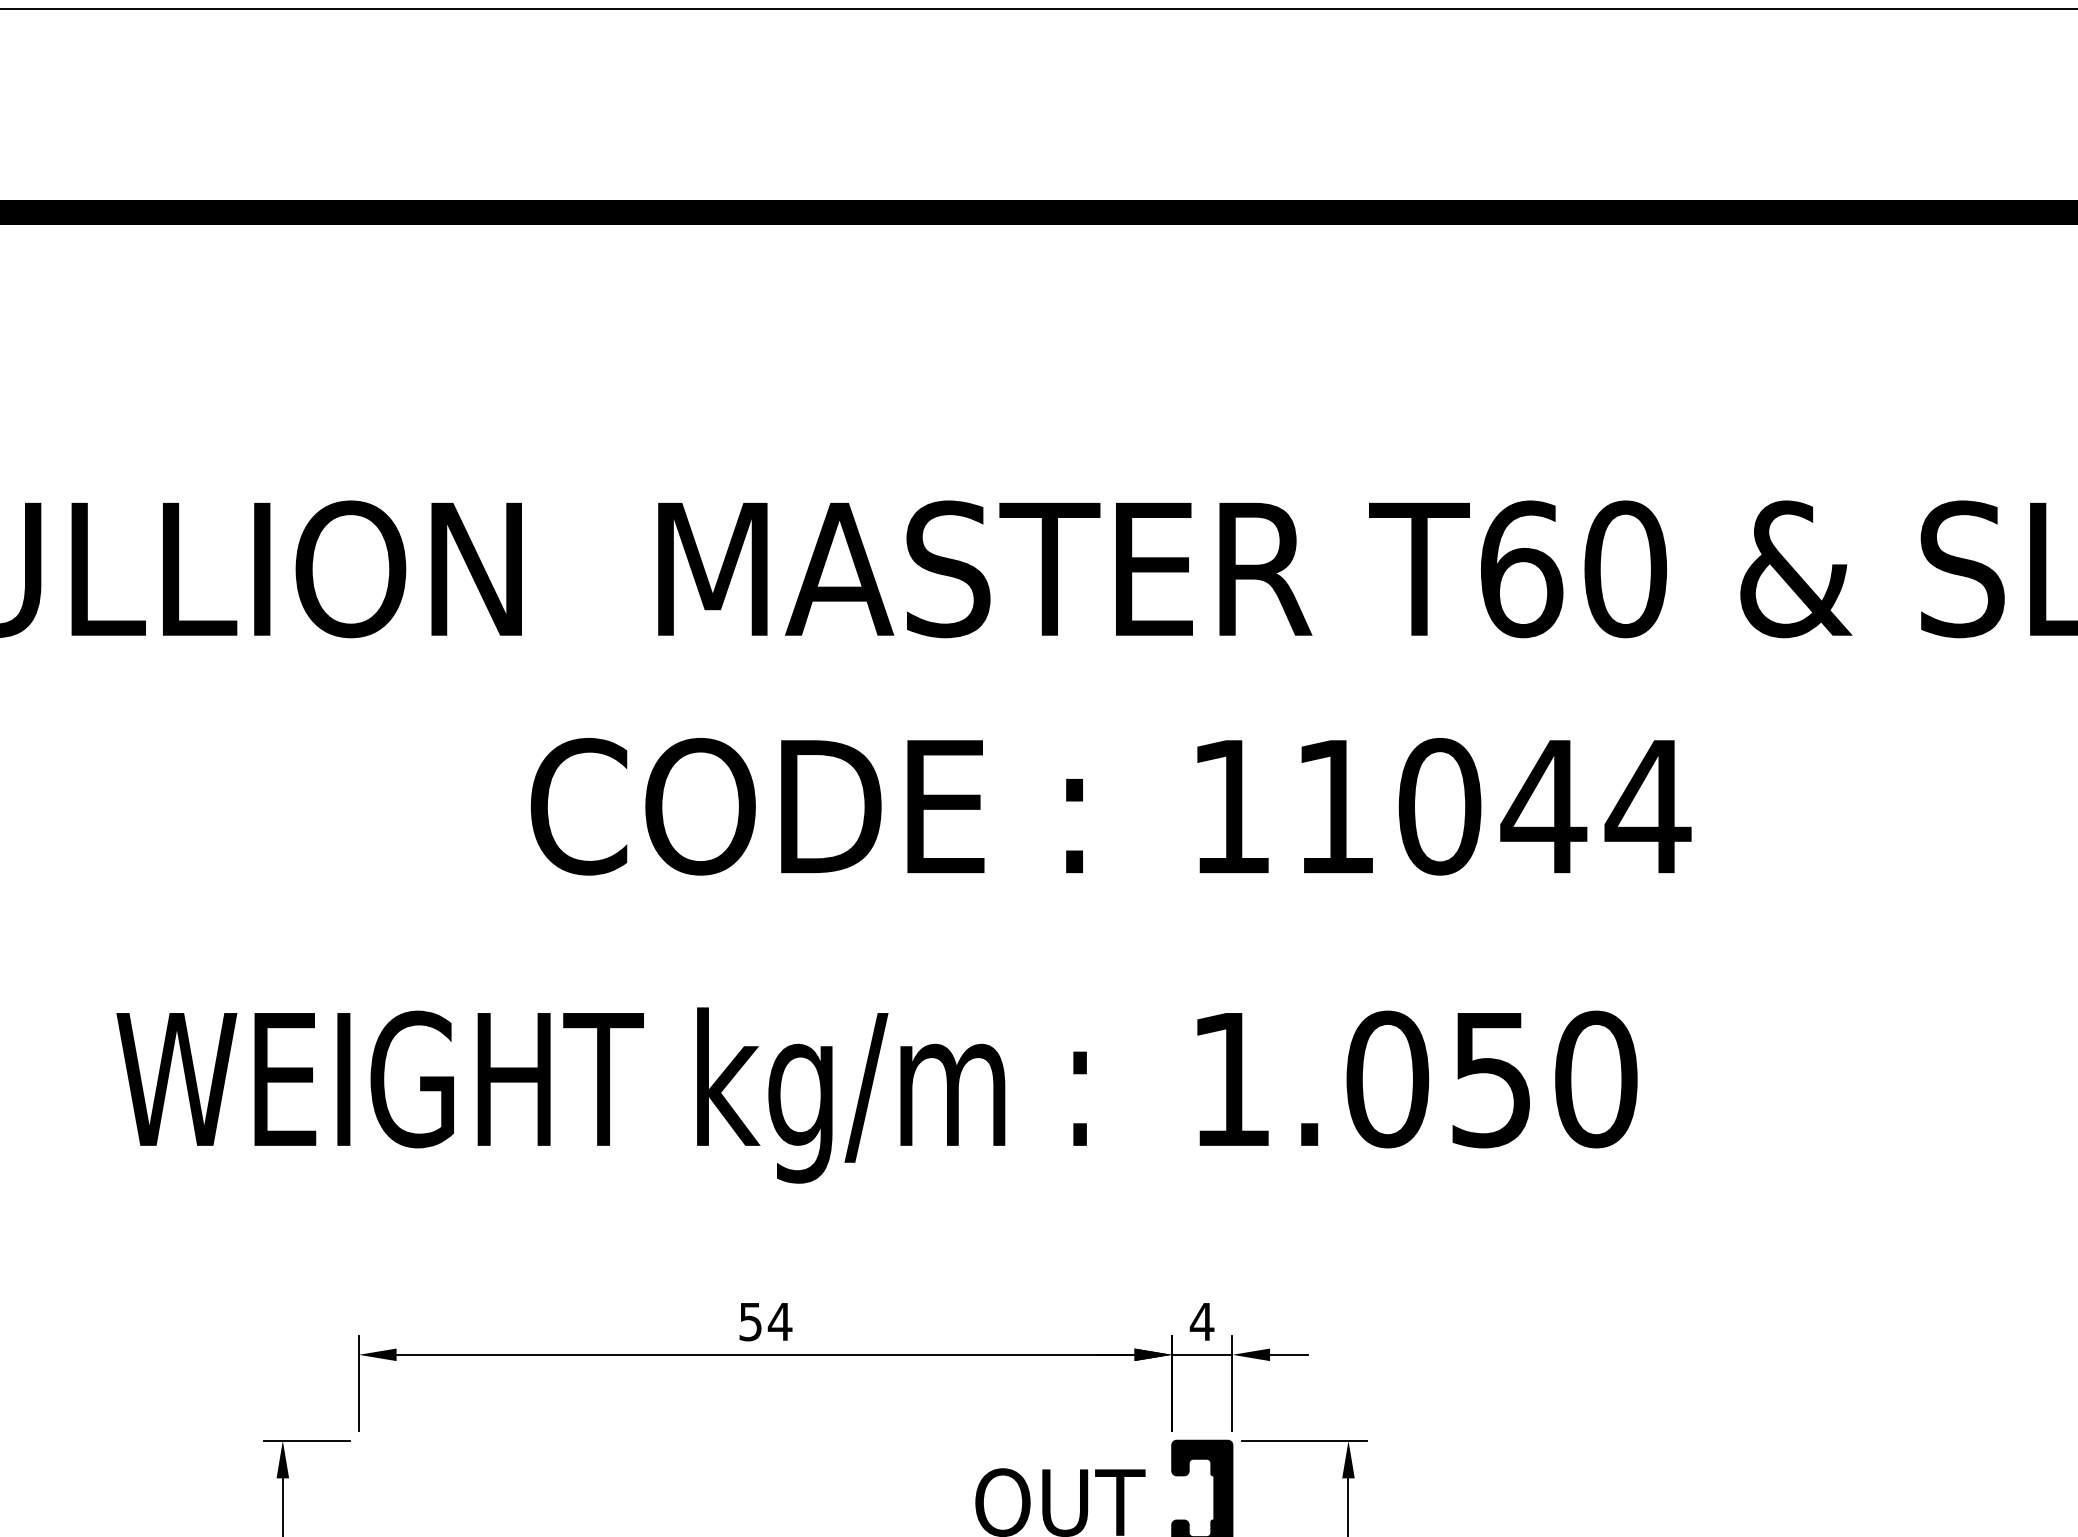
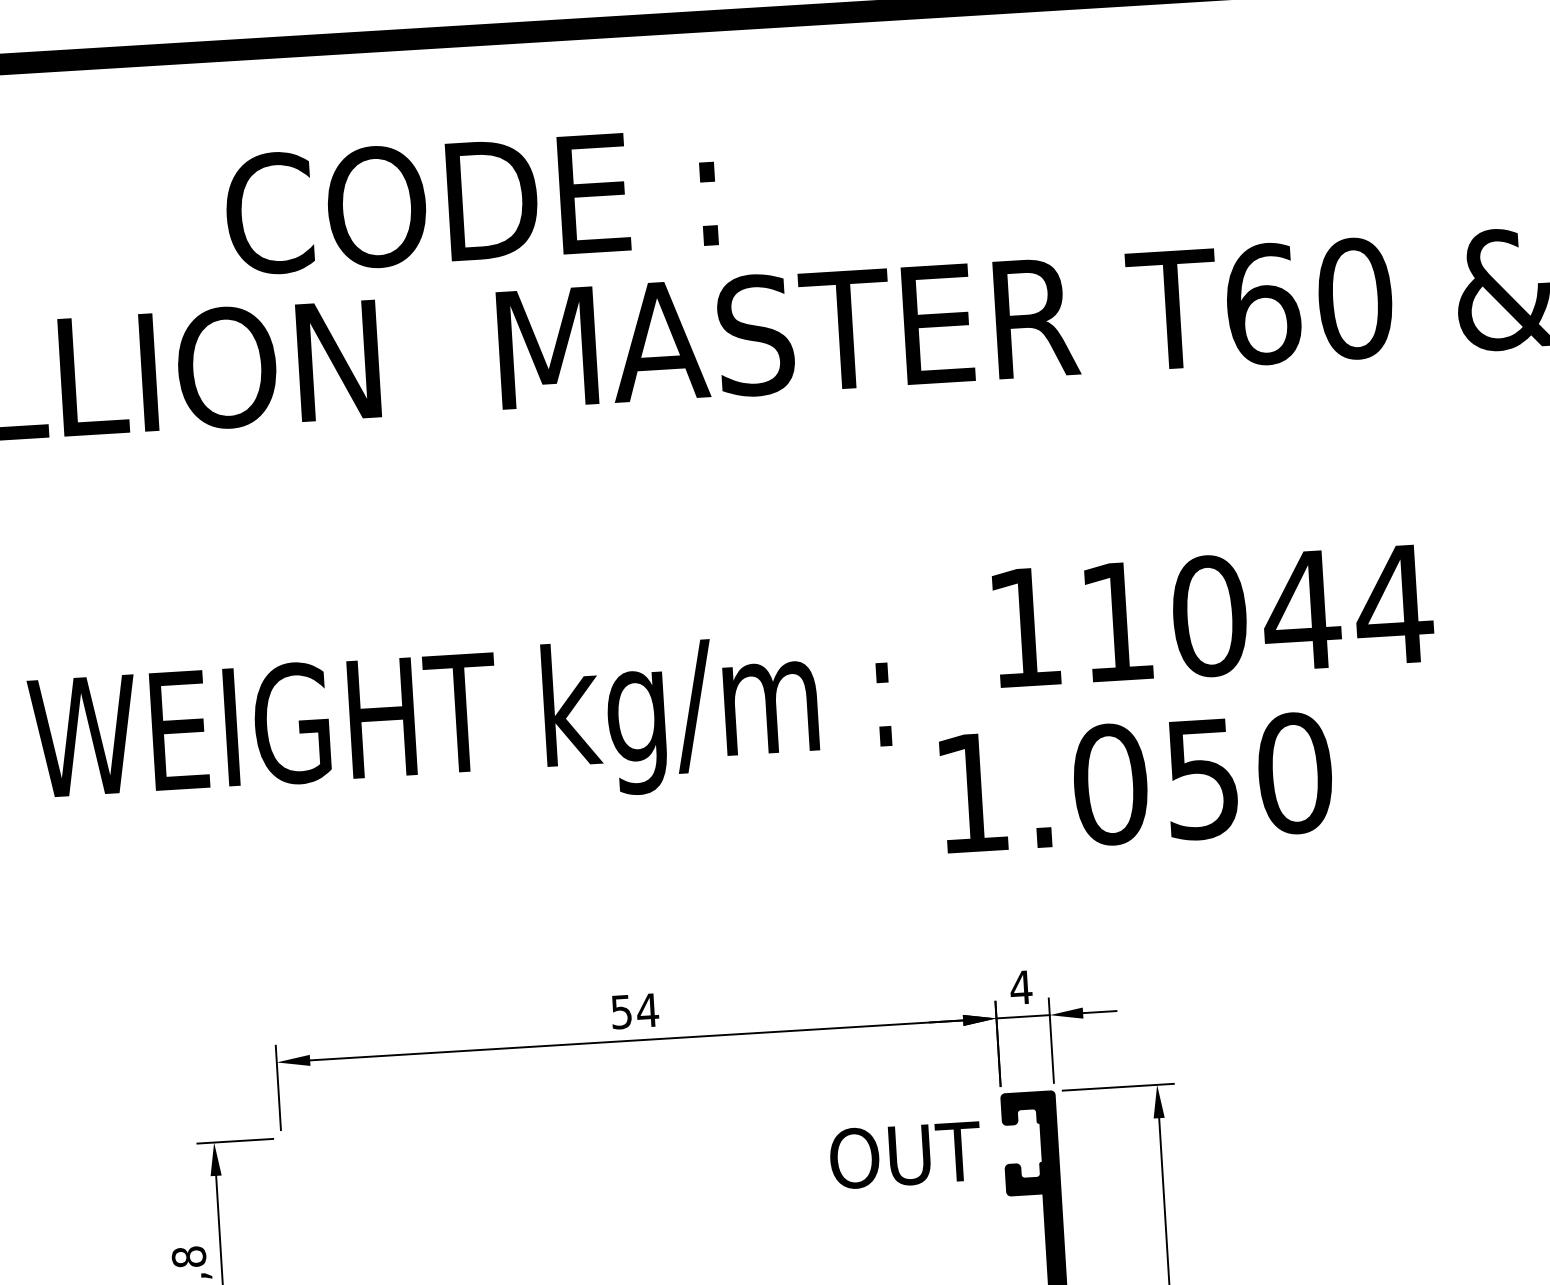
text: (806, 806) -> (470, 201), moved
text: (1444, 806) -> (1213, 615), moved
text: (1417, 1079) -> (1136, 783), moved
text: (601, 1095) -> (460, 727), moved

